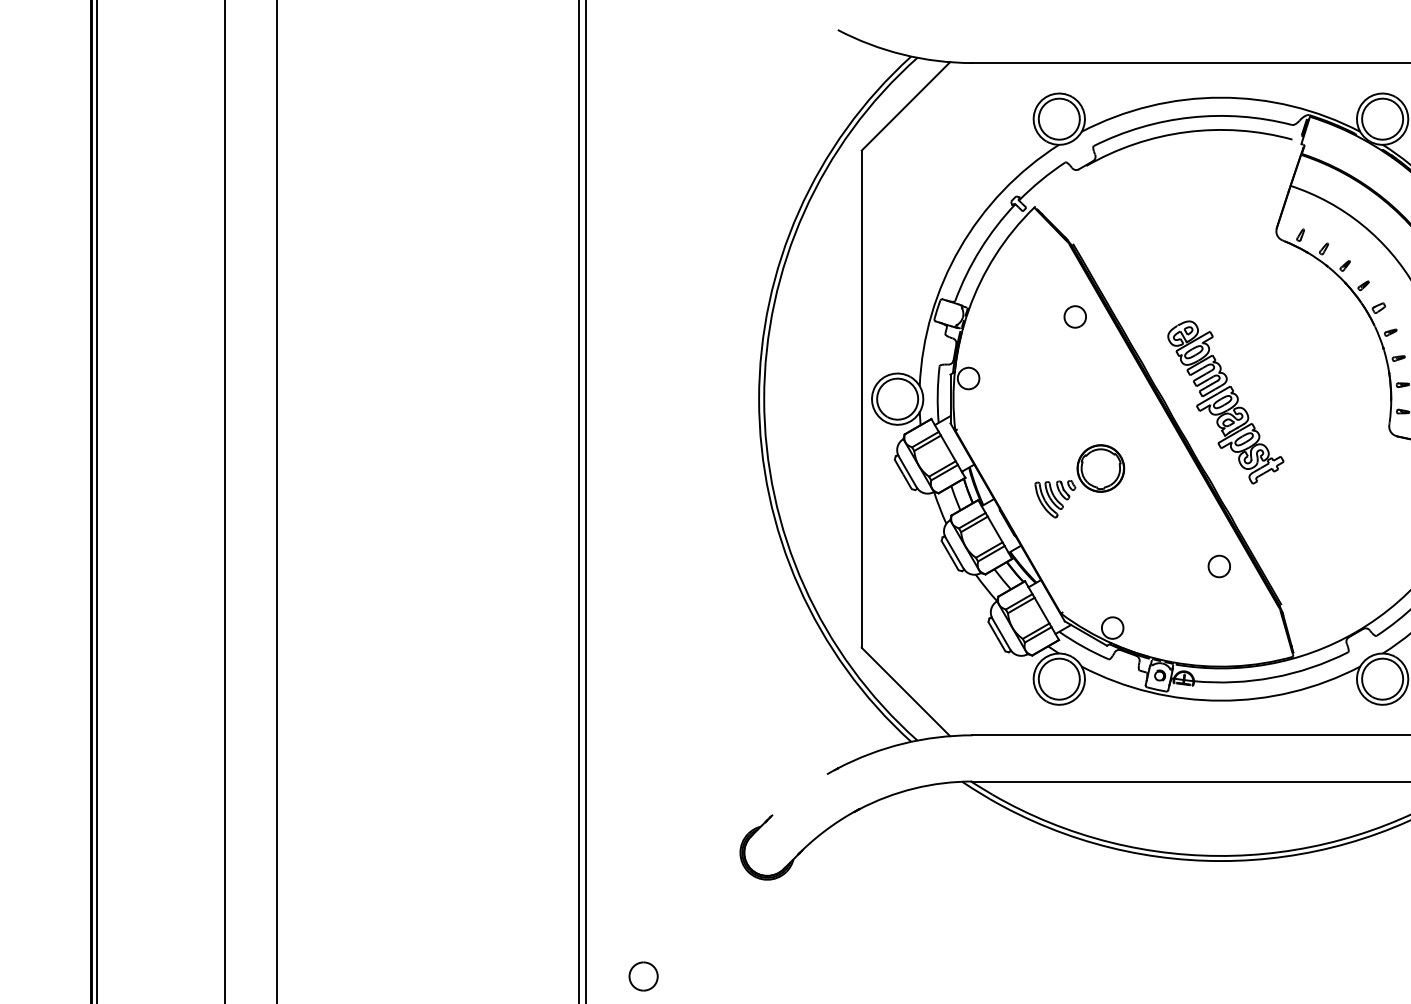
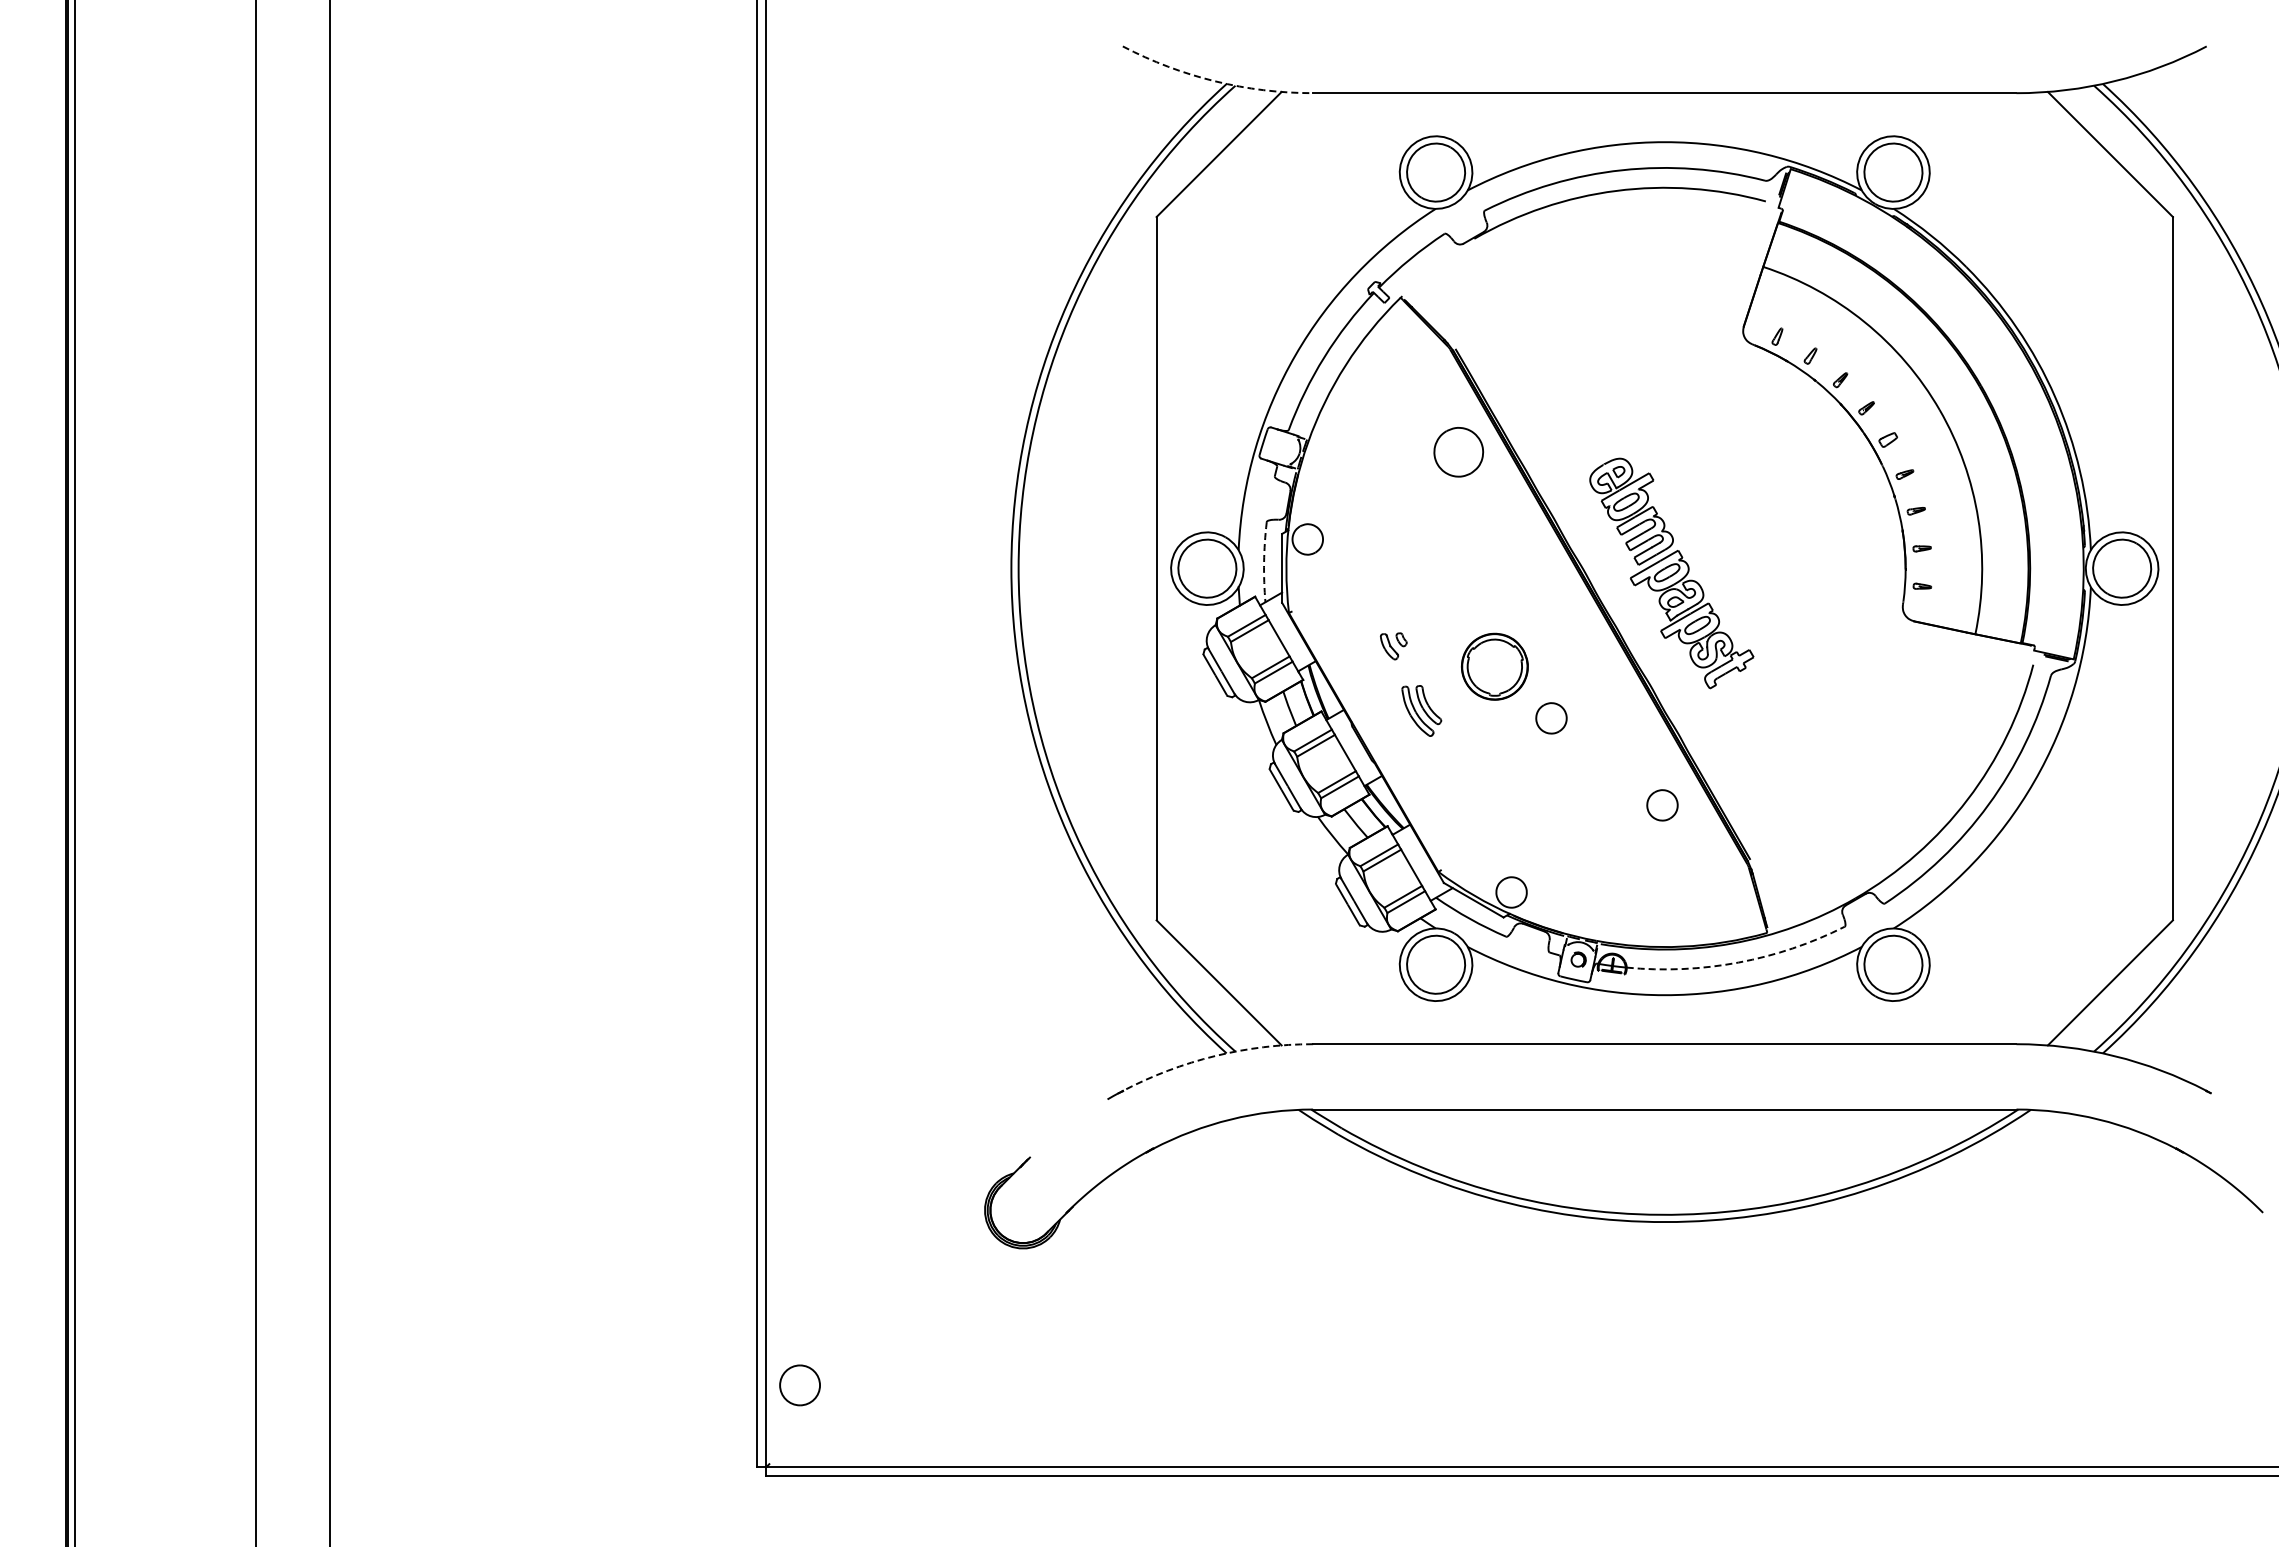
arc: (903, 54) -> (1215, 81), solid -> dashed
part: (1075, 317) -> (1458, 452), size x1.6
arc: (938, 394) -> (1264, 562), solid -> dashed
part: (1065, 490) -> (1393, 646), moved
part: (1140, 505) -> (1551, 718), added
arc: (1273, 677) -> (1738, 962), solid -> dashed
arc: (903, 744) -> (1215, 1056), solid -> dashed
part: (643, 976) -> (799, 1385), moved

